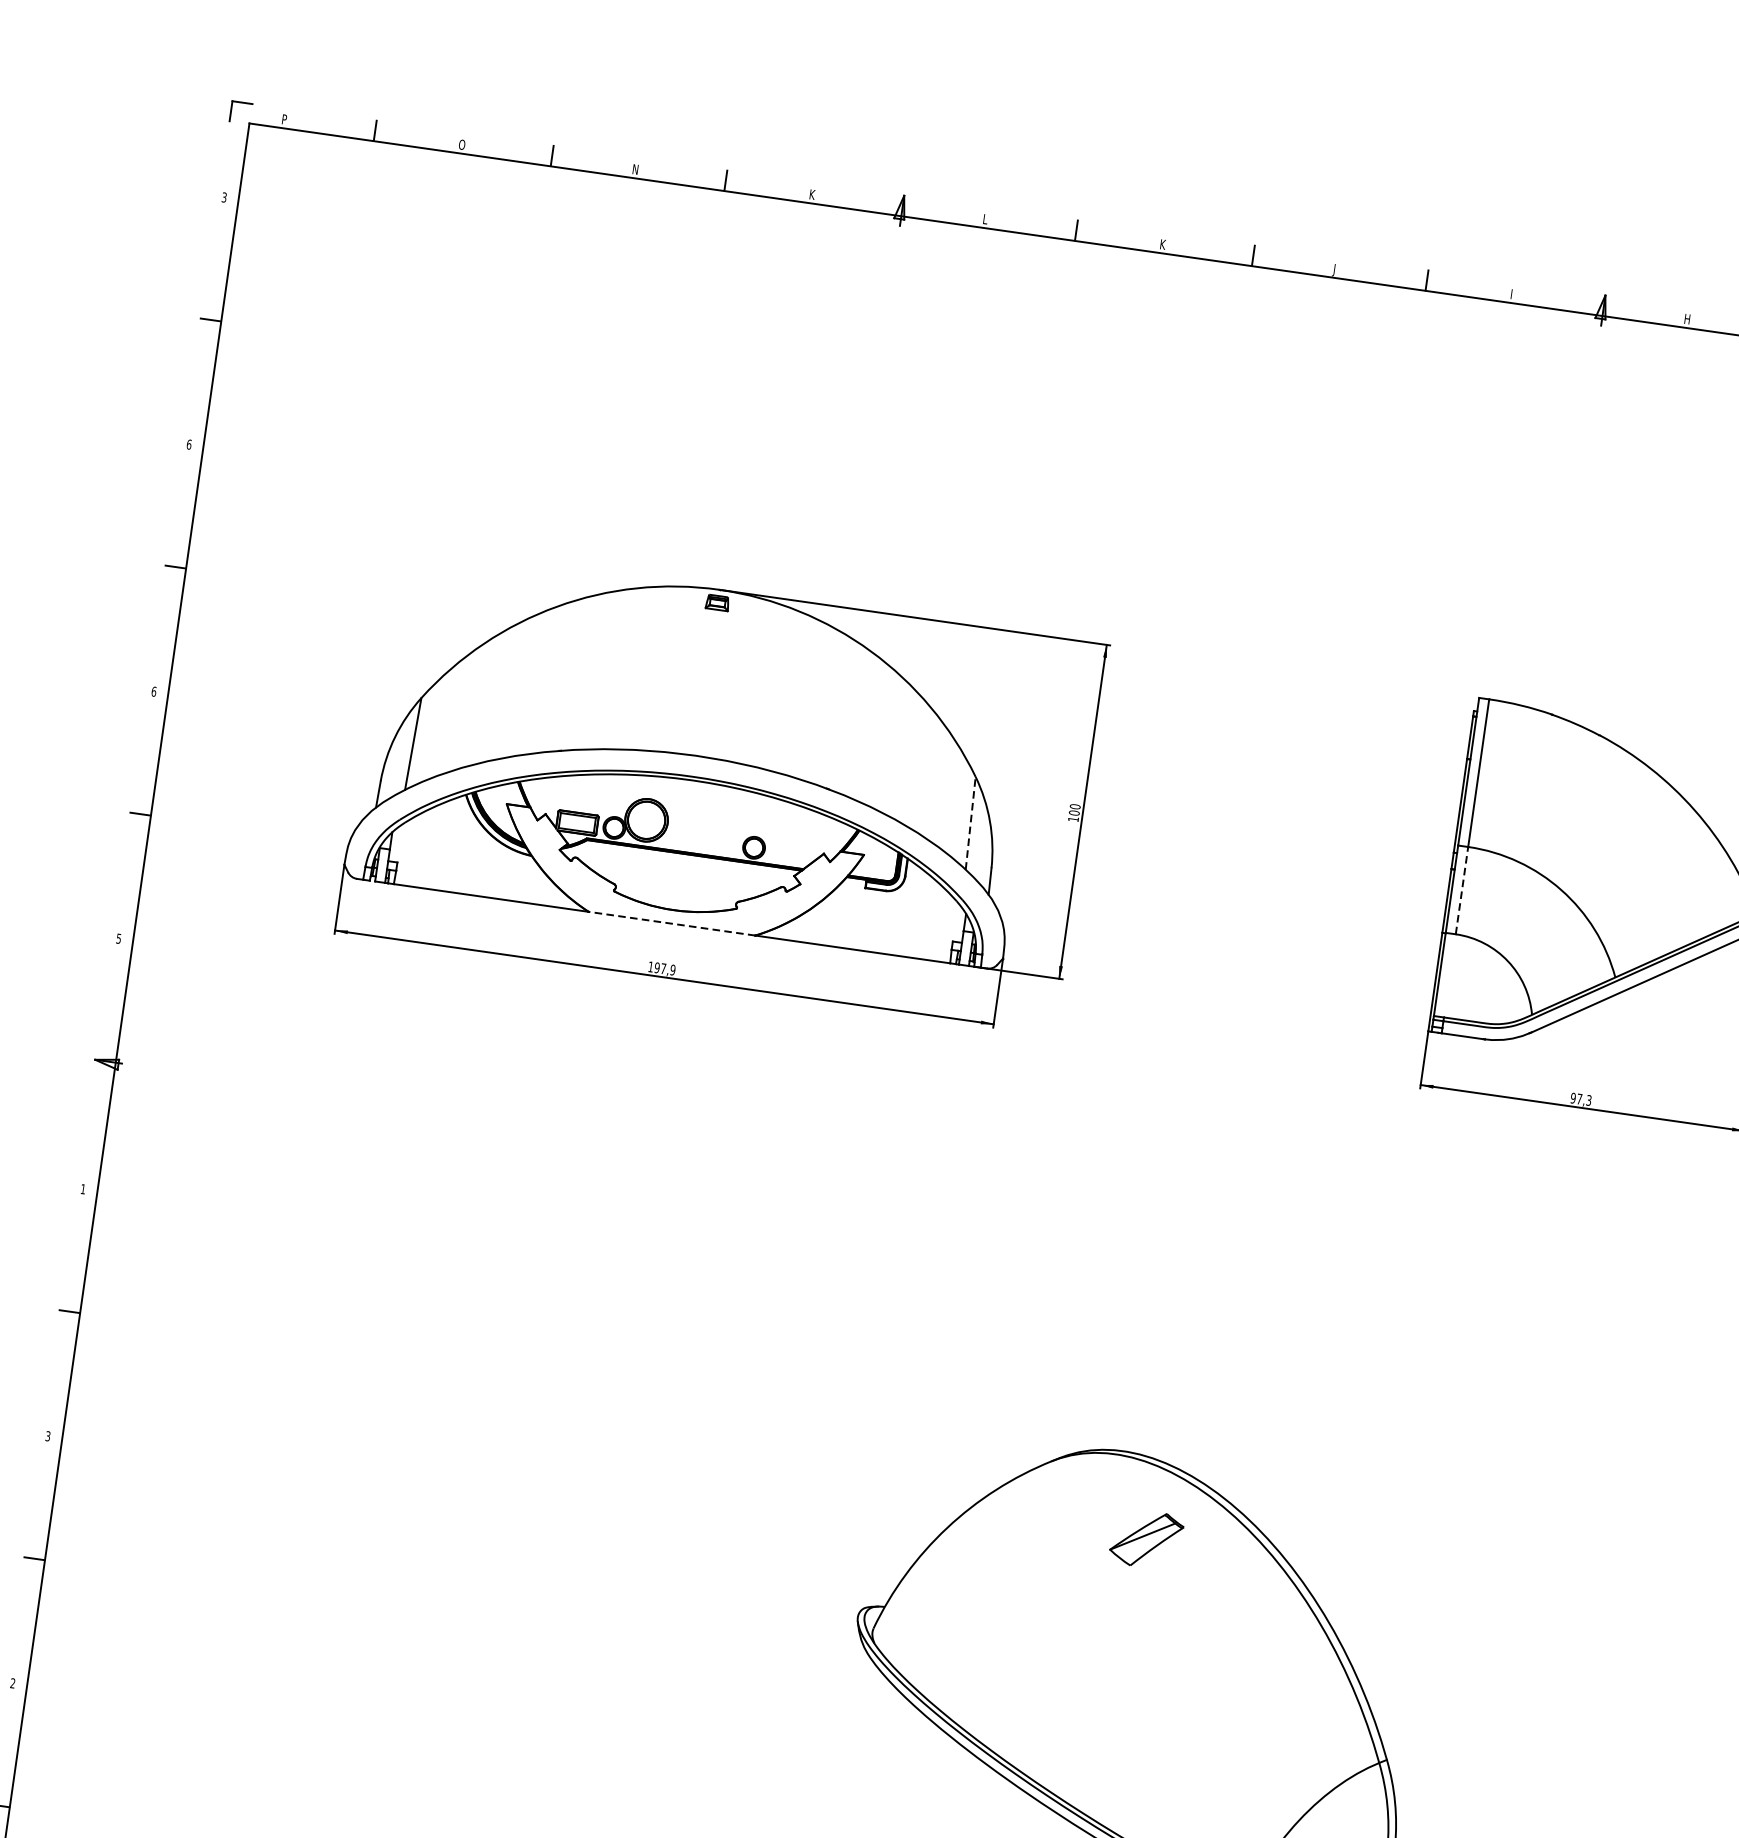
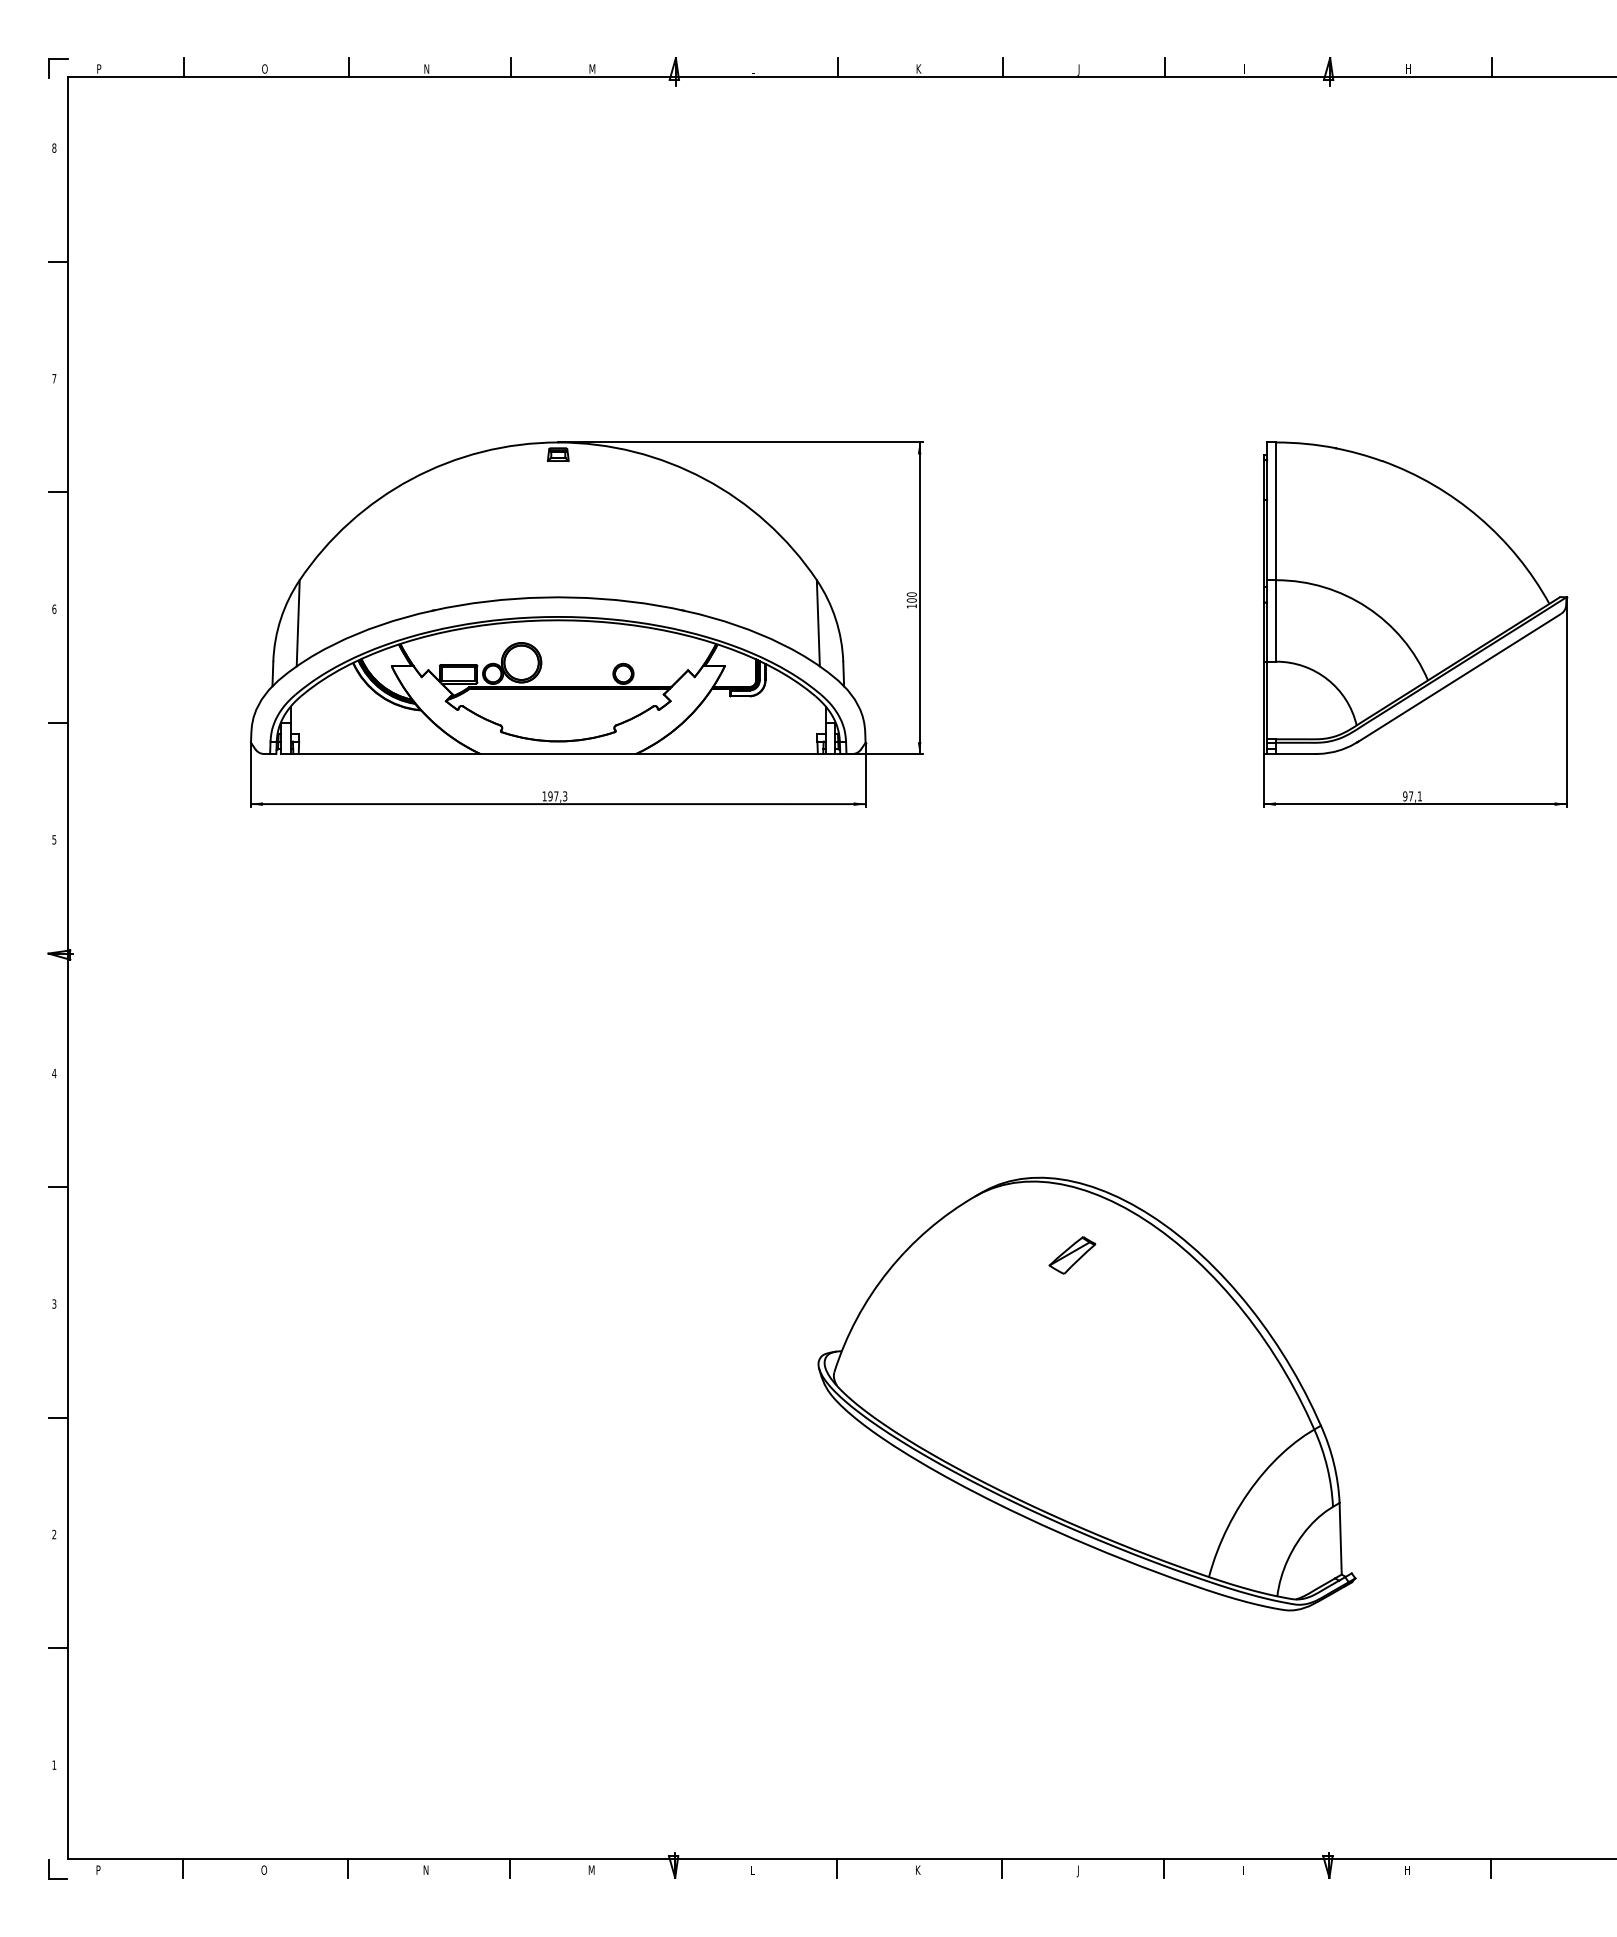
text: (813, 194) -> (592, 68), K -> M
text: (224, 196) -> (54, 147), 3 -> 8
text: (189, 444) -> (54, 378), 6 -> 7
line: (970, 822) -> (818, 622), dashed -> solid
line: (1462, 890) -> (1276, 620), dashed -> solid
line: (672, 924) -> (558, 754), dashed -> solid
text: (672, 970) -> (564, 796), 197,9 -> 197,3
text: (1588, 1100) -> (1419, 796), 97,3 -> 97,1
text: (83, 1189) -> (54, 1073), 1 -> 4
part: (1146, 1539) -> (1072, 1255), size x0.71

